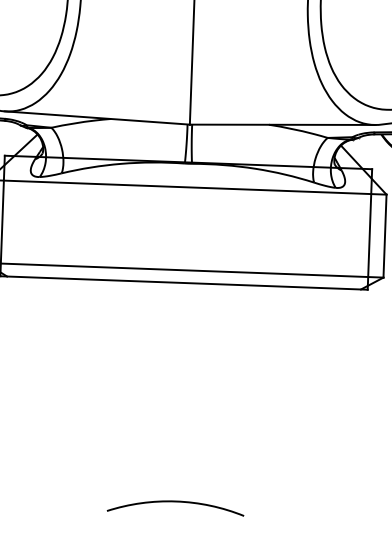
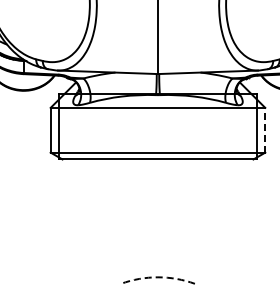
line: (385, 234) -> (265, 129), solid -> dashed
arc: (175, 501) -> (157, 277), solid -> dashed

